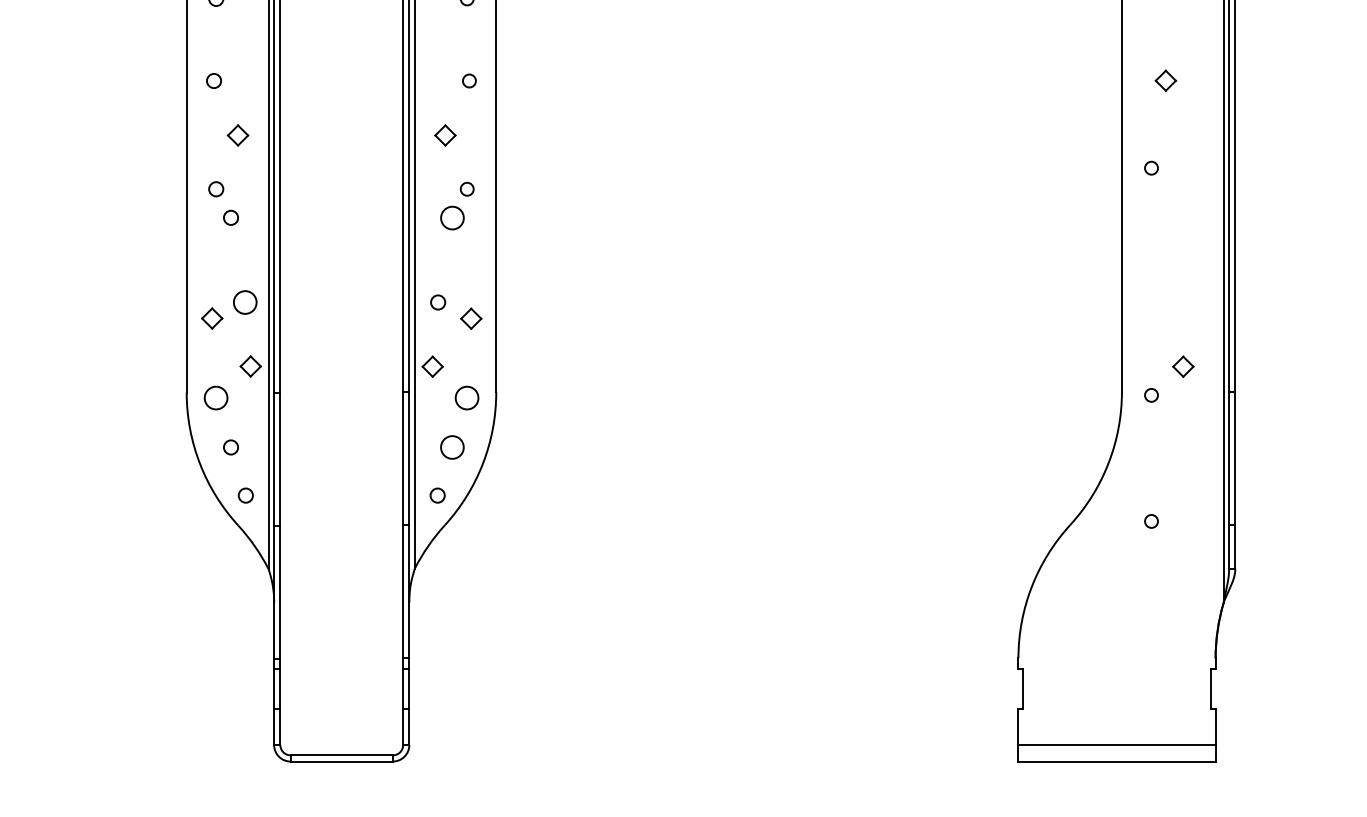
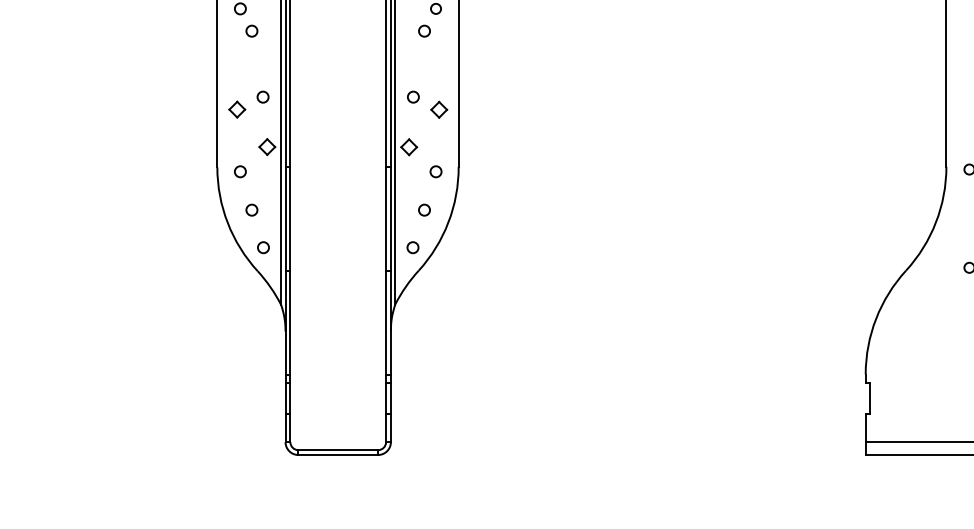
circle: (452, 217) -> (424, 30), size x0.62
circle: (245, 302) -> (263, 97), size x0.62
circle: (216, 398) -> (240, 171), size x0.62
circle: (467, 398) -> (436, 171), size x0.62
circle: (452, 447) -> (424, 210), size x0.62

